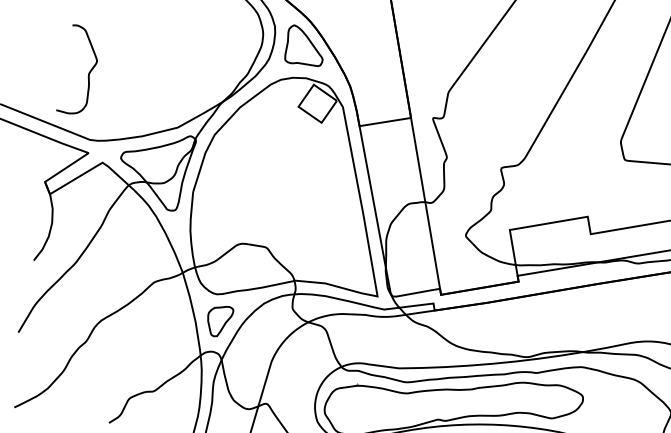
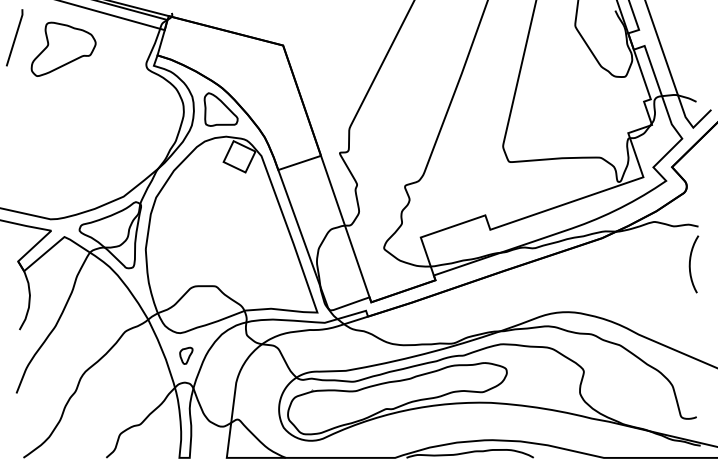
curve: (87, 73) -> (39, 163), removed
part: (219, 321) -> (186, 355), size x0.6

